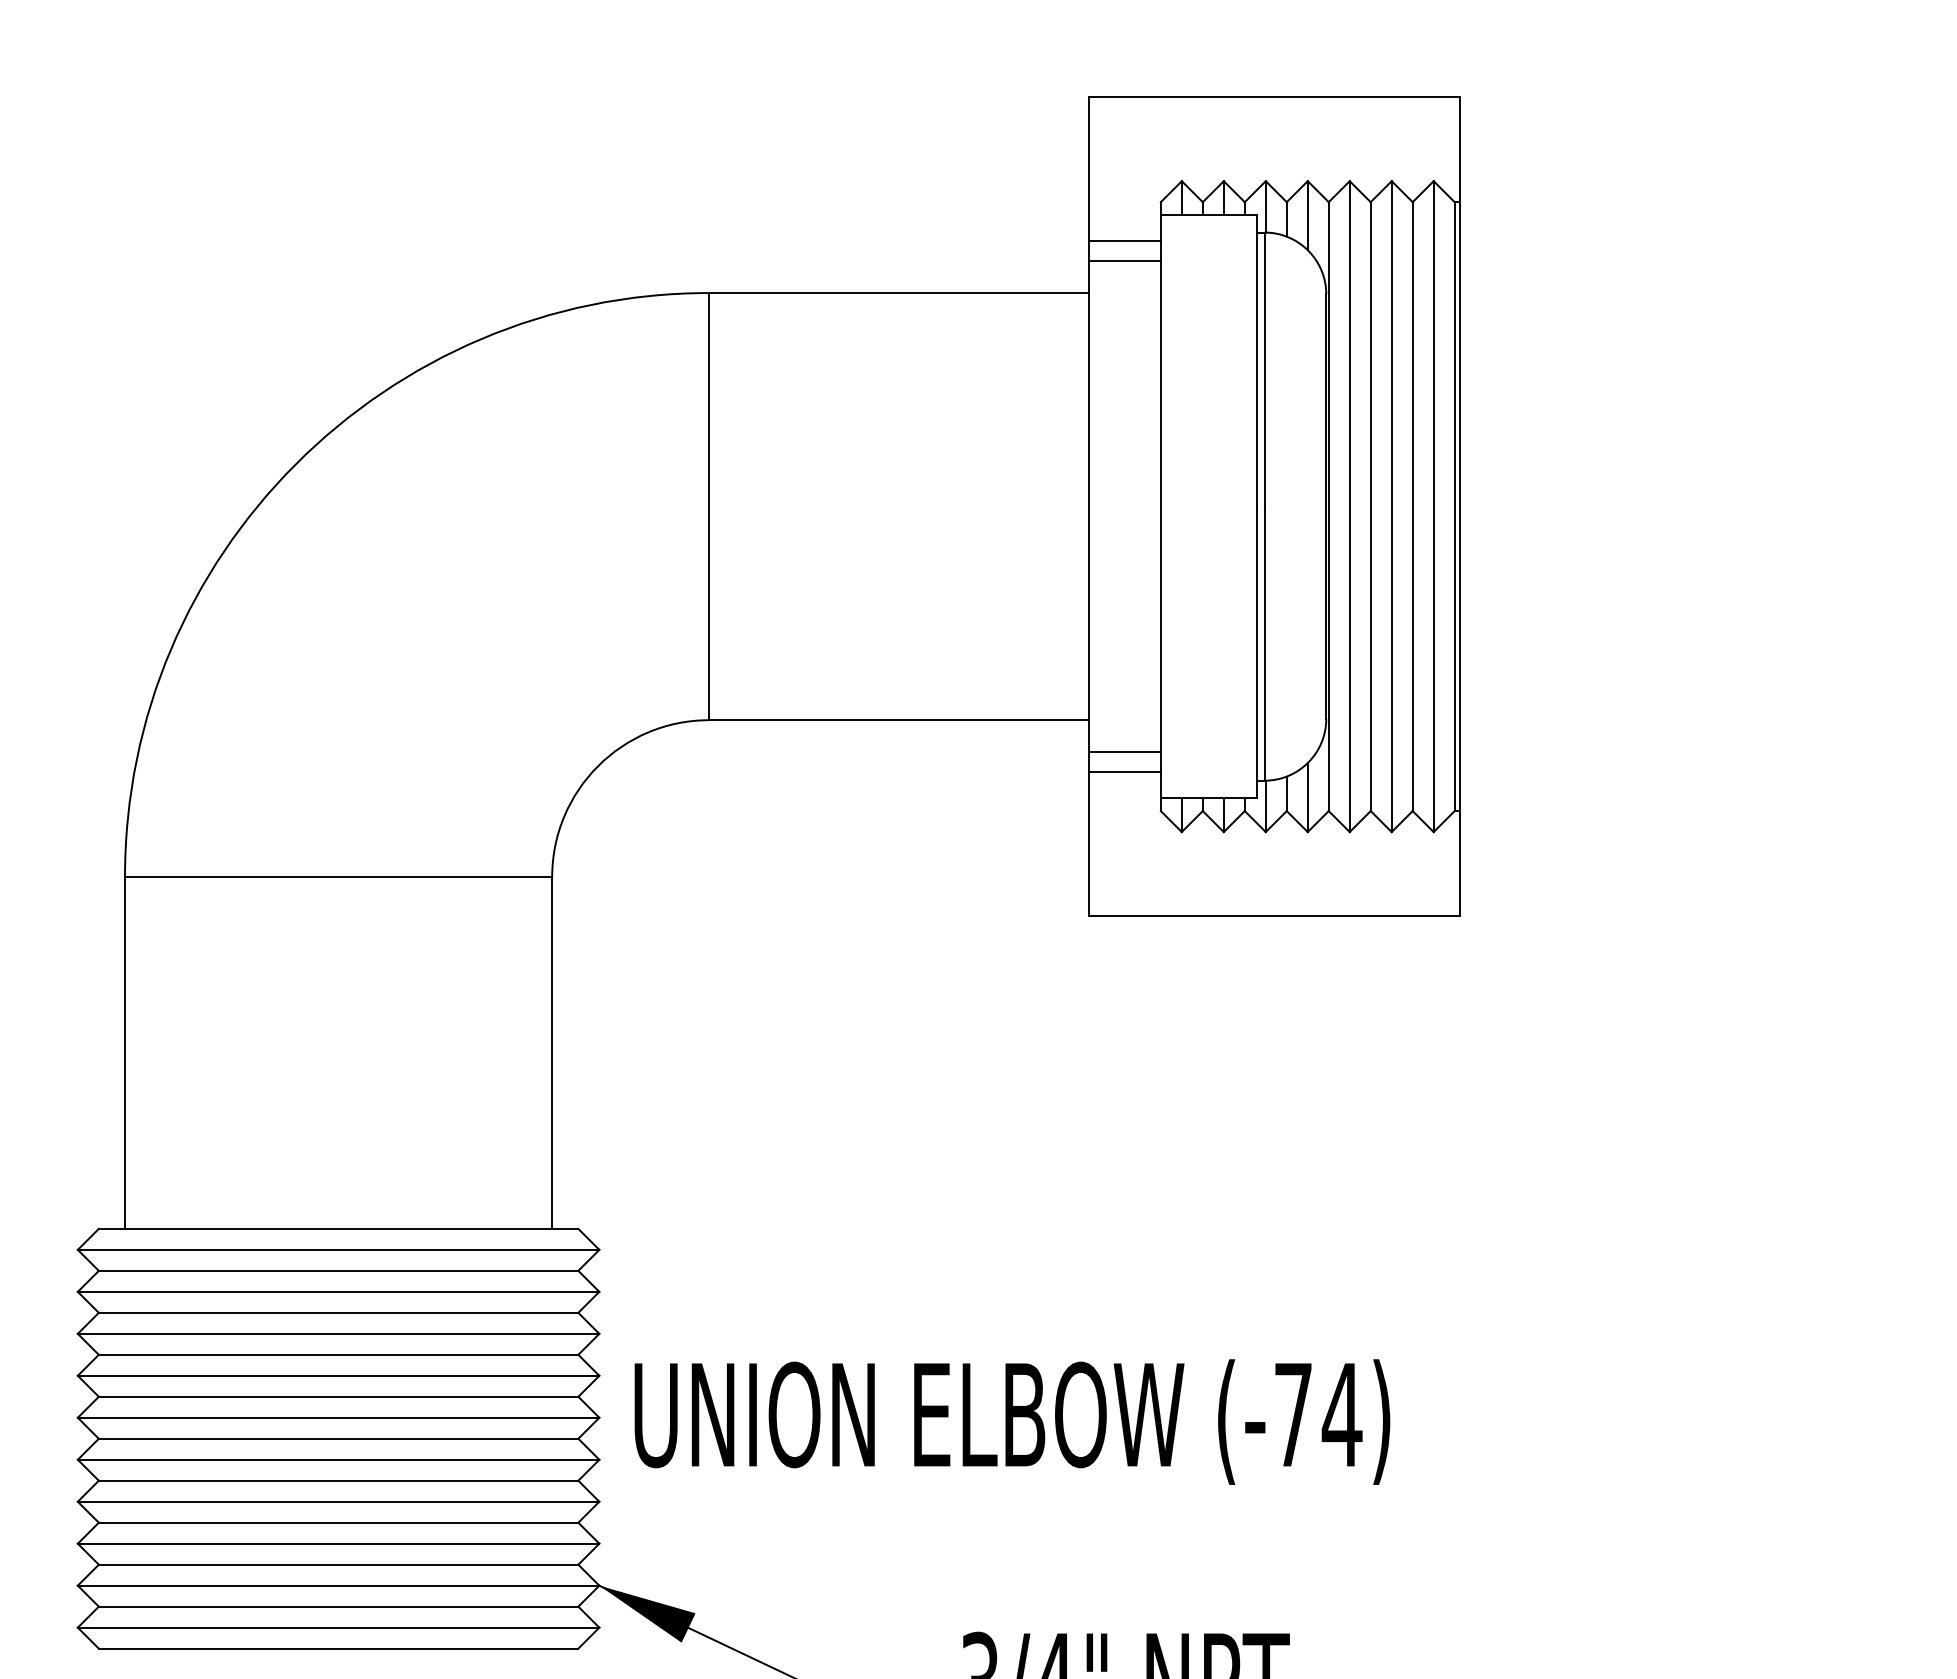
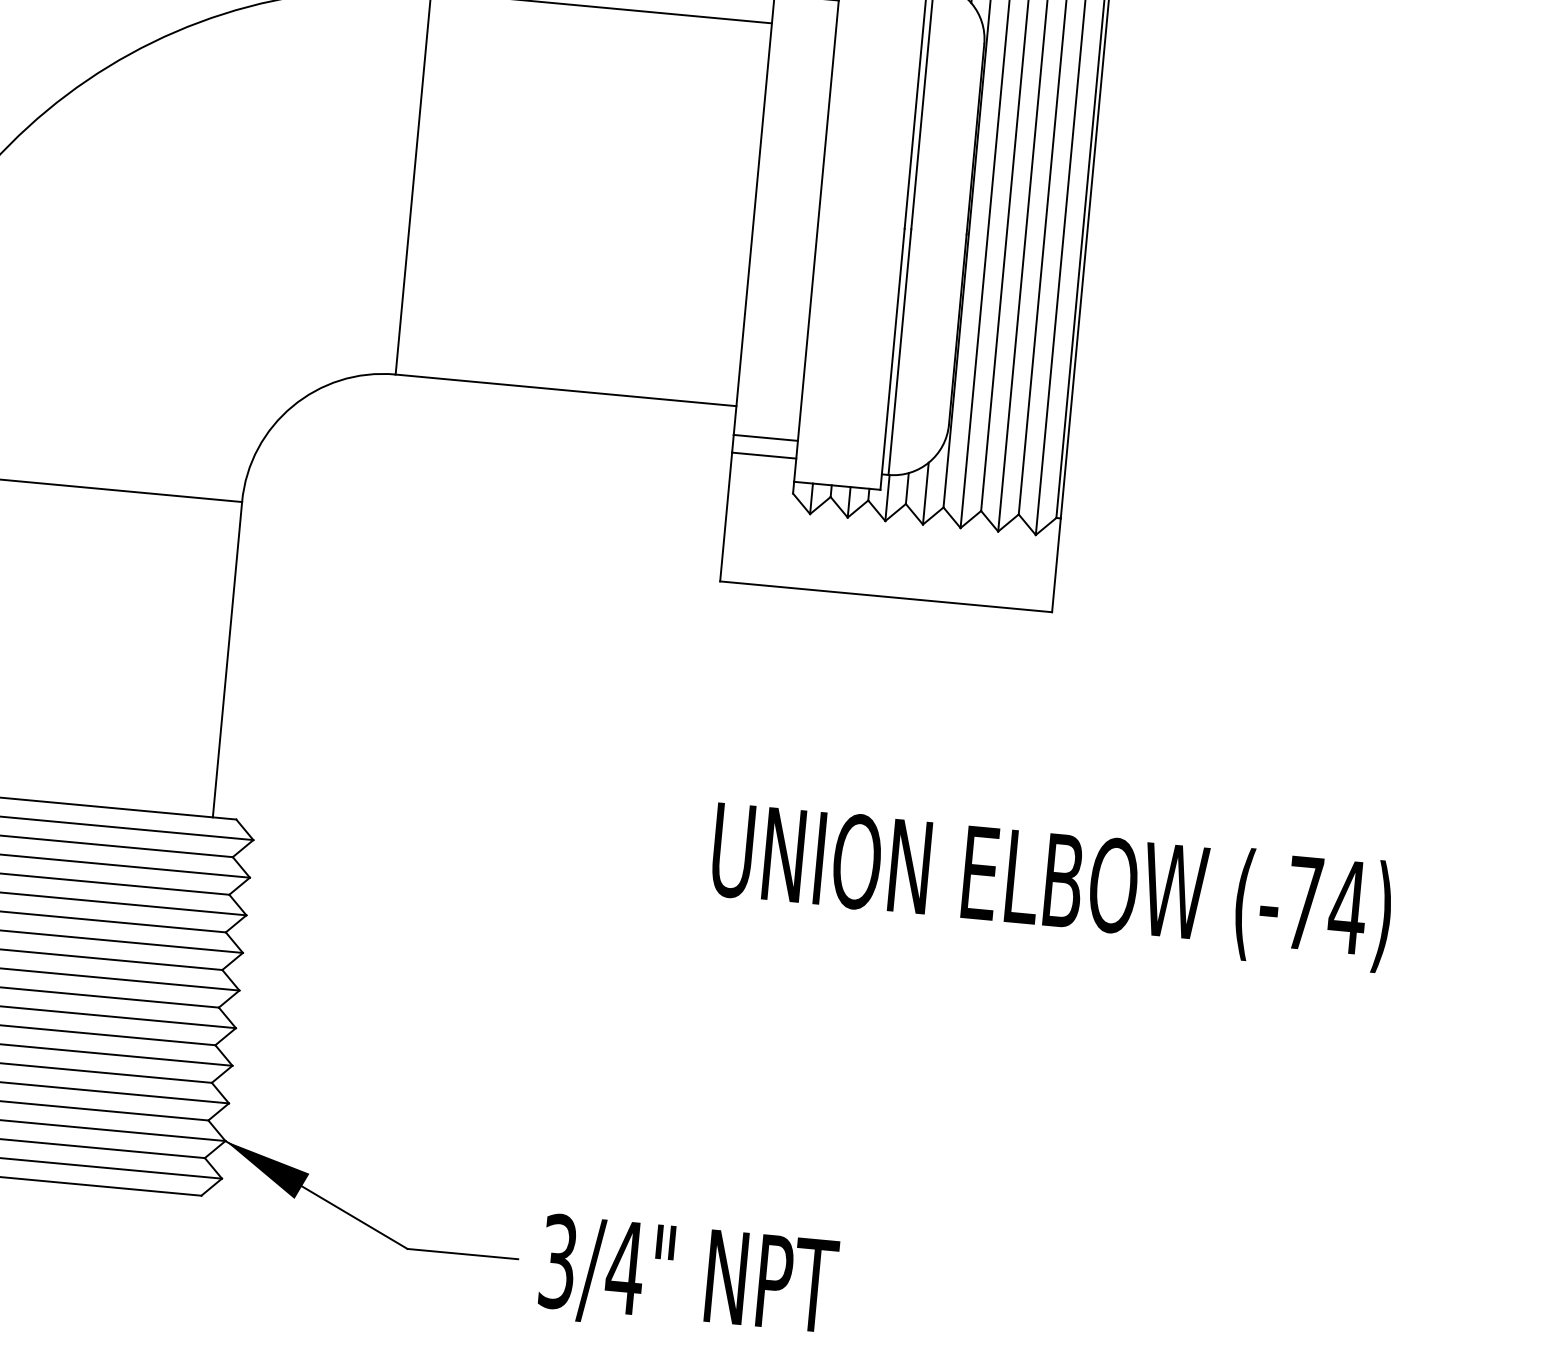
text: (1012, 1421) -> (1051, 885), moved

